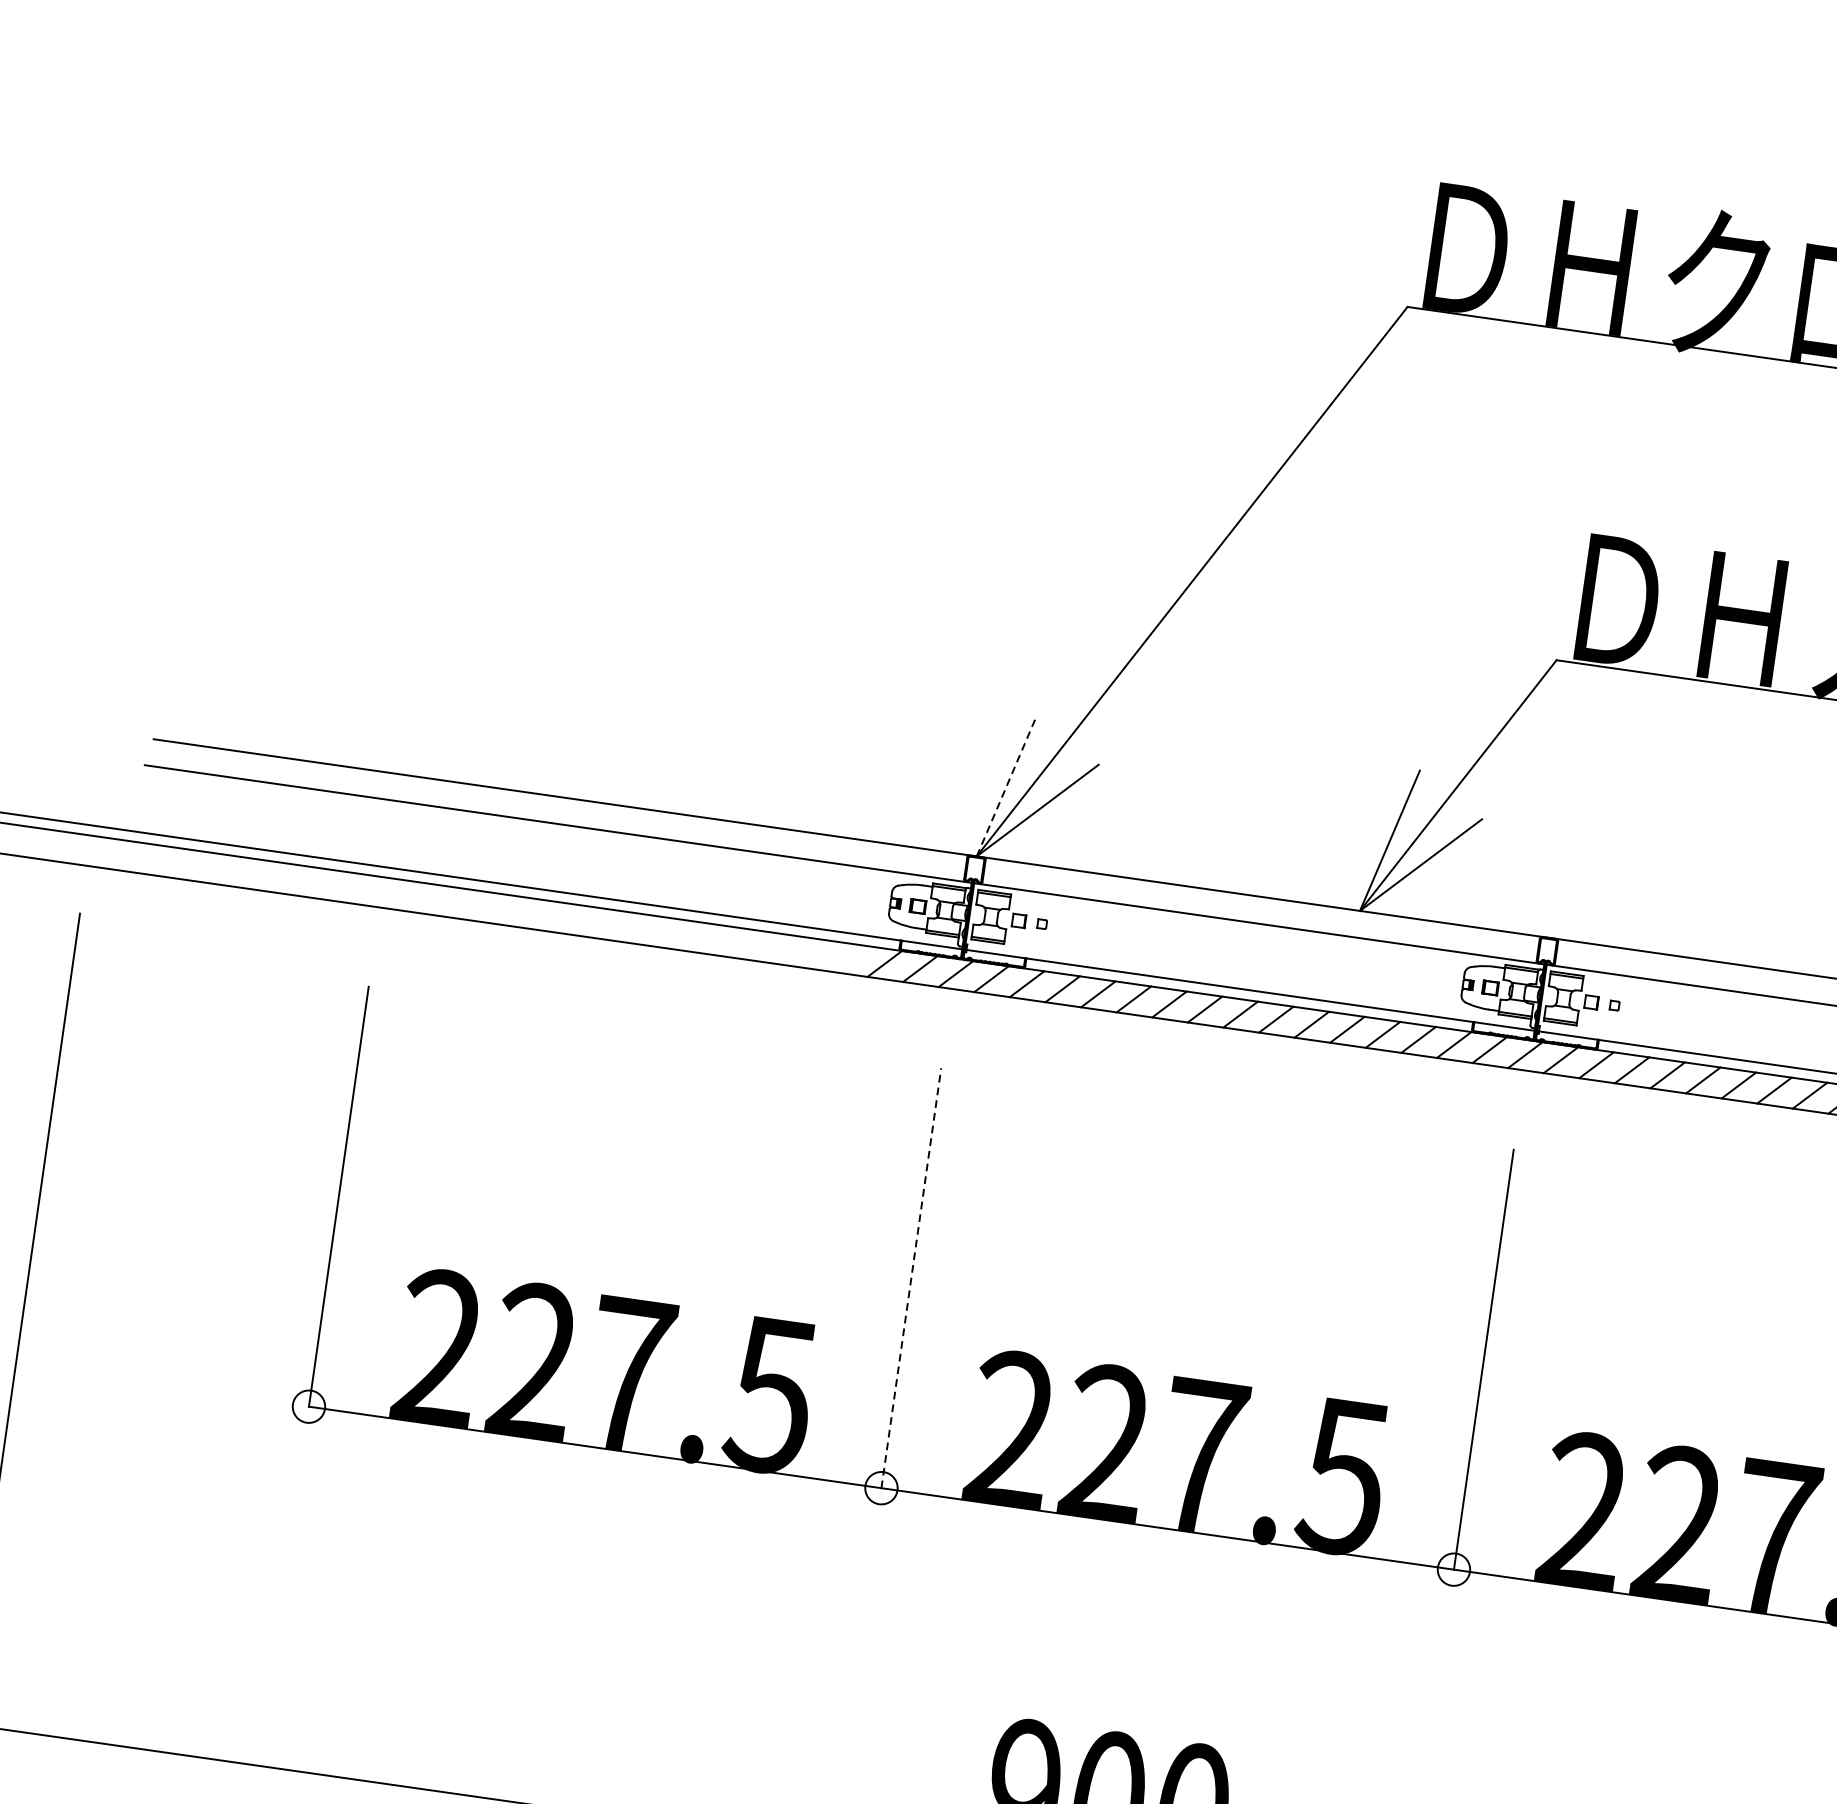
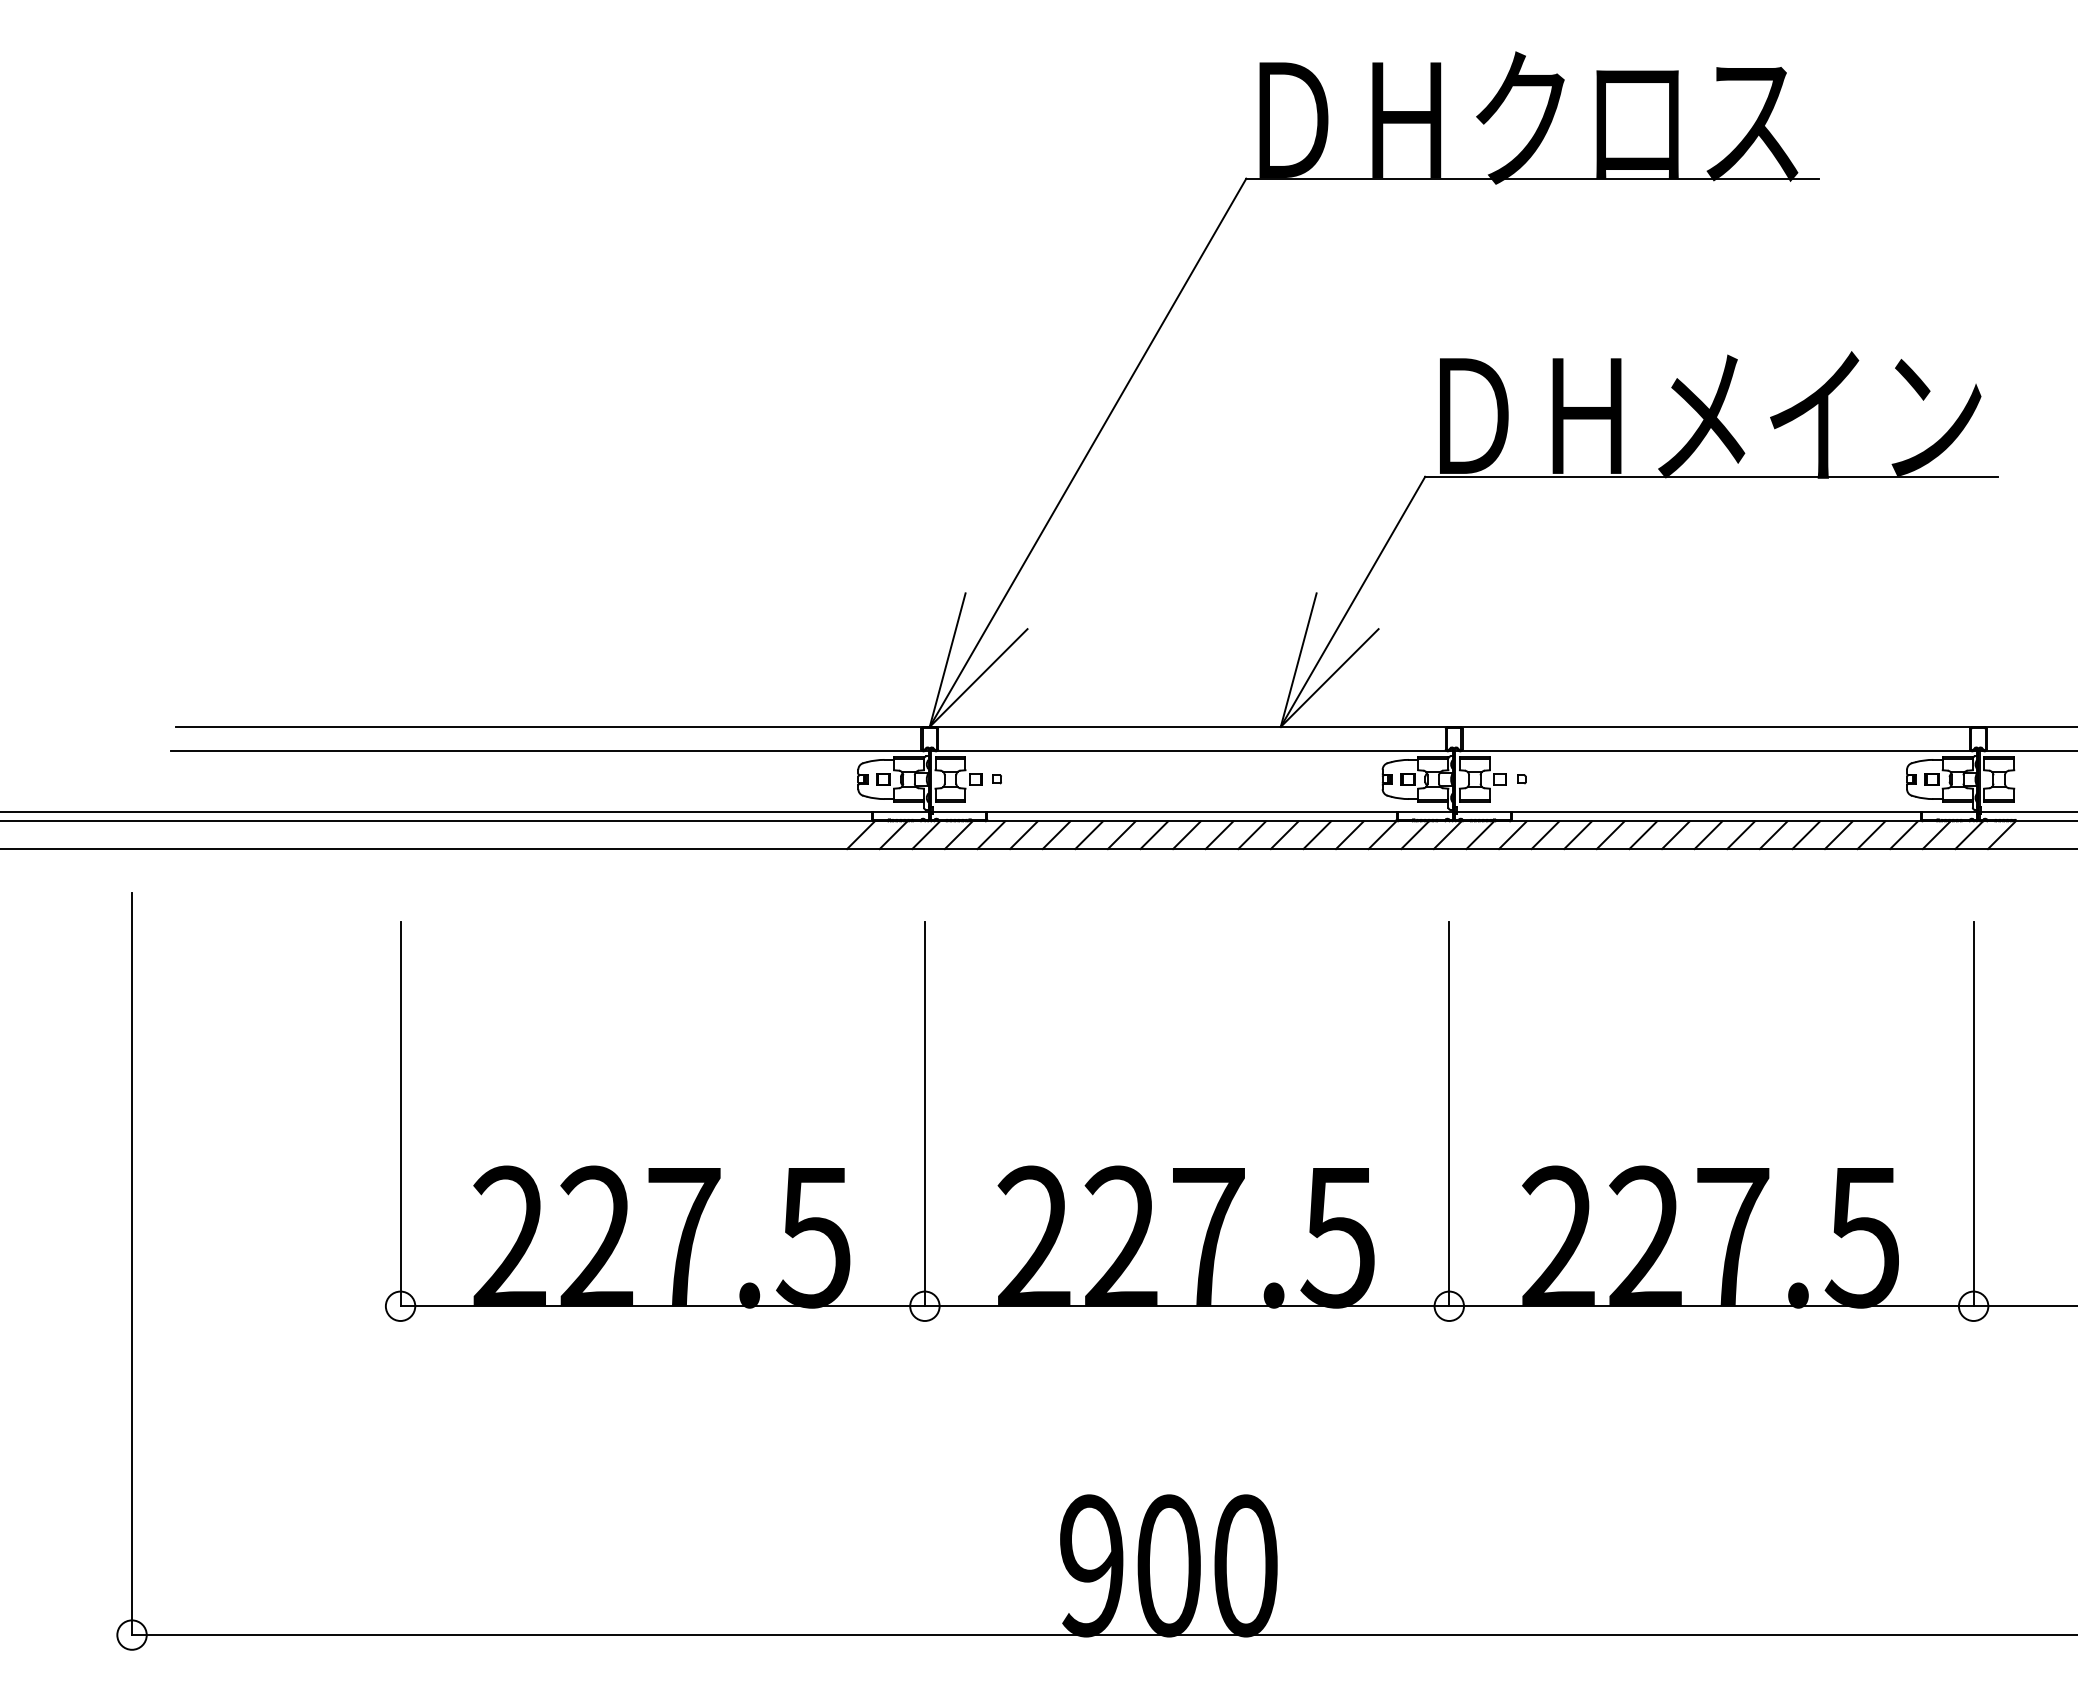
line: (1006, 785) -> (947, 659), dashed -> solid
line: (910, 1277) -> (924, 1113), dashed -> solid

